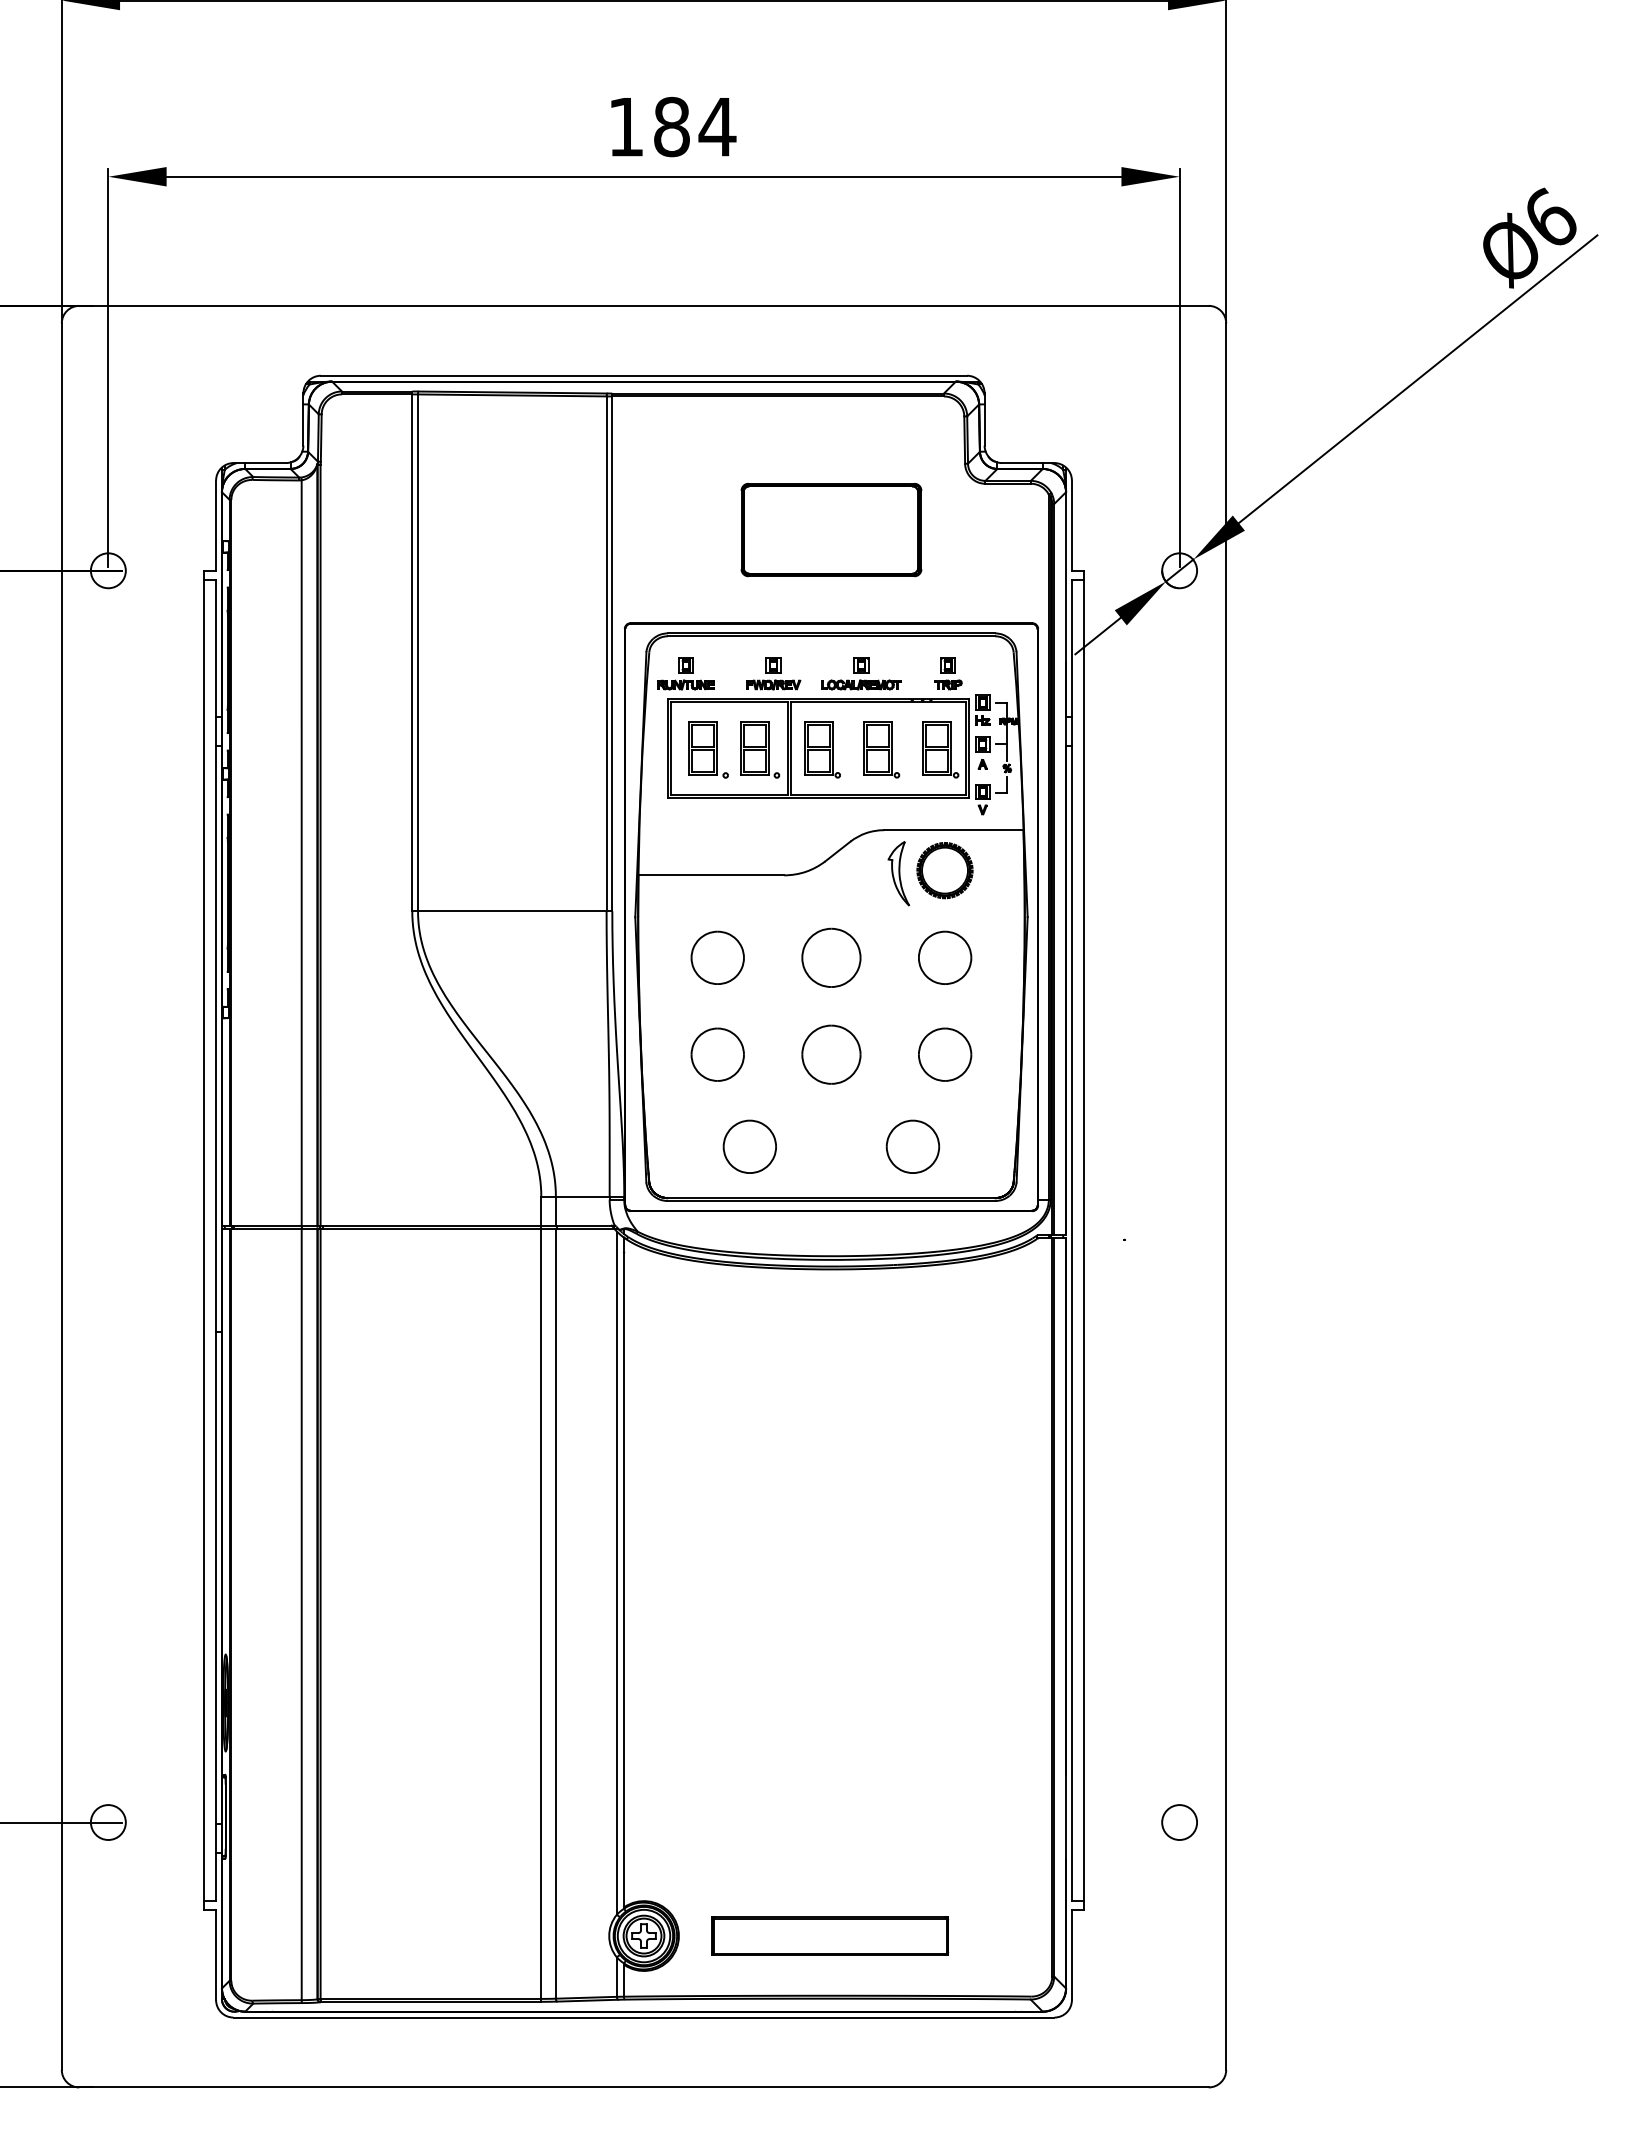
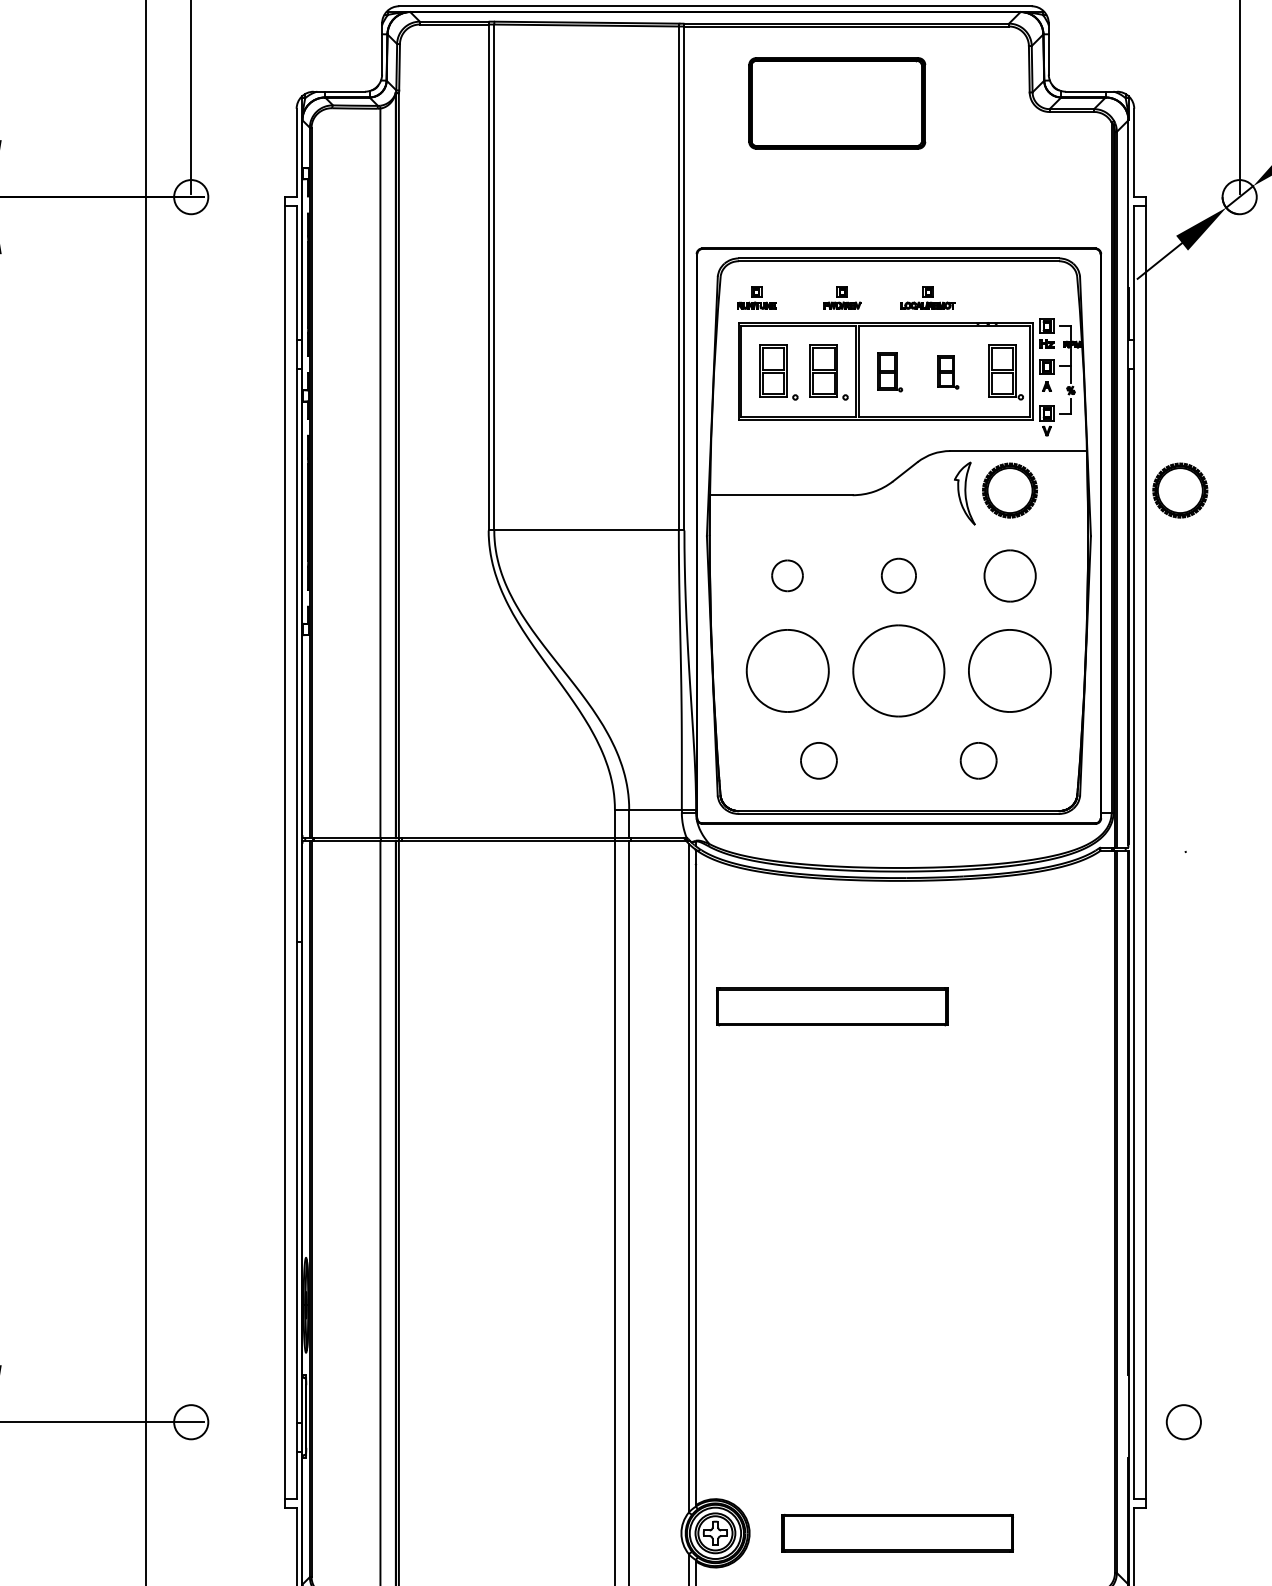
part: (831, 530) -> (837, 103), moved
part: (685, 673) -> (756, 297), size x0.7
part: (773, 673) -> (842, 297), size x0.7
part: (861, 673) -> (928, 297), size x0.7
part: (948, 673) -> (1013, 297), removed
part: (822, 749) -> (890, 372), size x0.7
part: (881, 749) -> (947, 372), size x0.6
part: (1118, 870) -> (1179, 490), added
part: (717, 957) -> (787, 575), size x0.6
part: (831, 957) -> (898, 575), size x0.6
part: (717, 1054) -> (787, 670), size x1.6
part: (831, 1054) -> (898, 670), size x1.6
part: (945, 1054) -> (1010, 670), size x1.6
part: (749, 1146) -> (818, 760), size x0.7
part: (912, 1146) -> (978, 760), size x0.7
part: (763, 1397) -> (832, 1006), added
circle: (1179, 1822) -> (1183, 1422), moved

